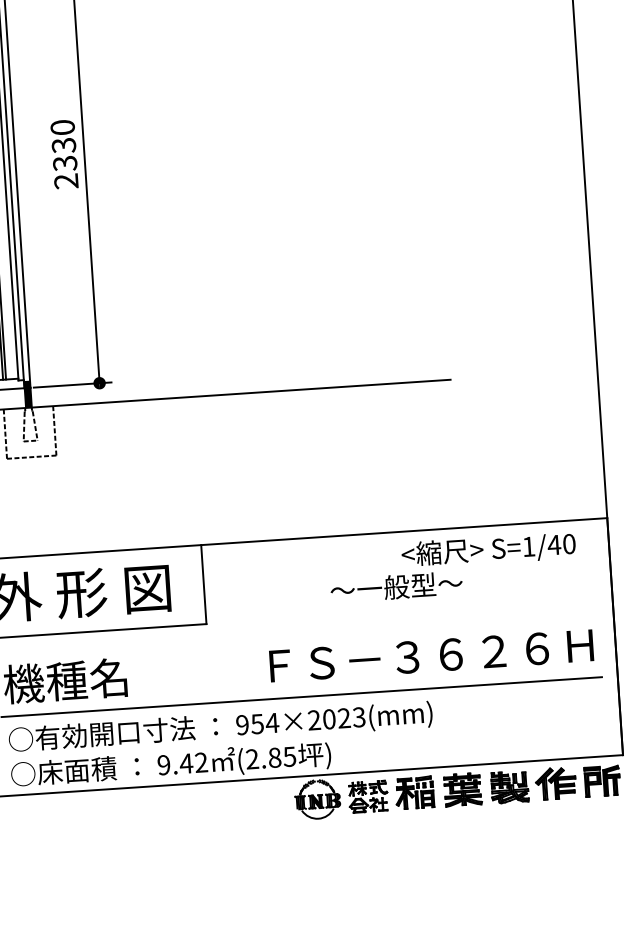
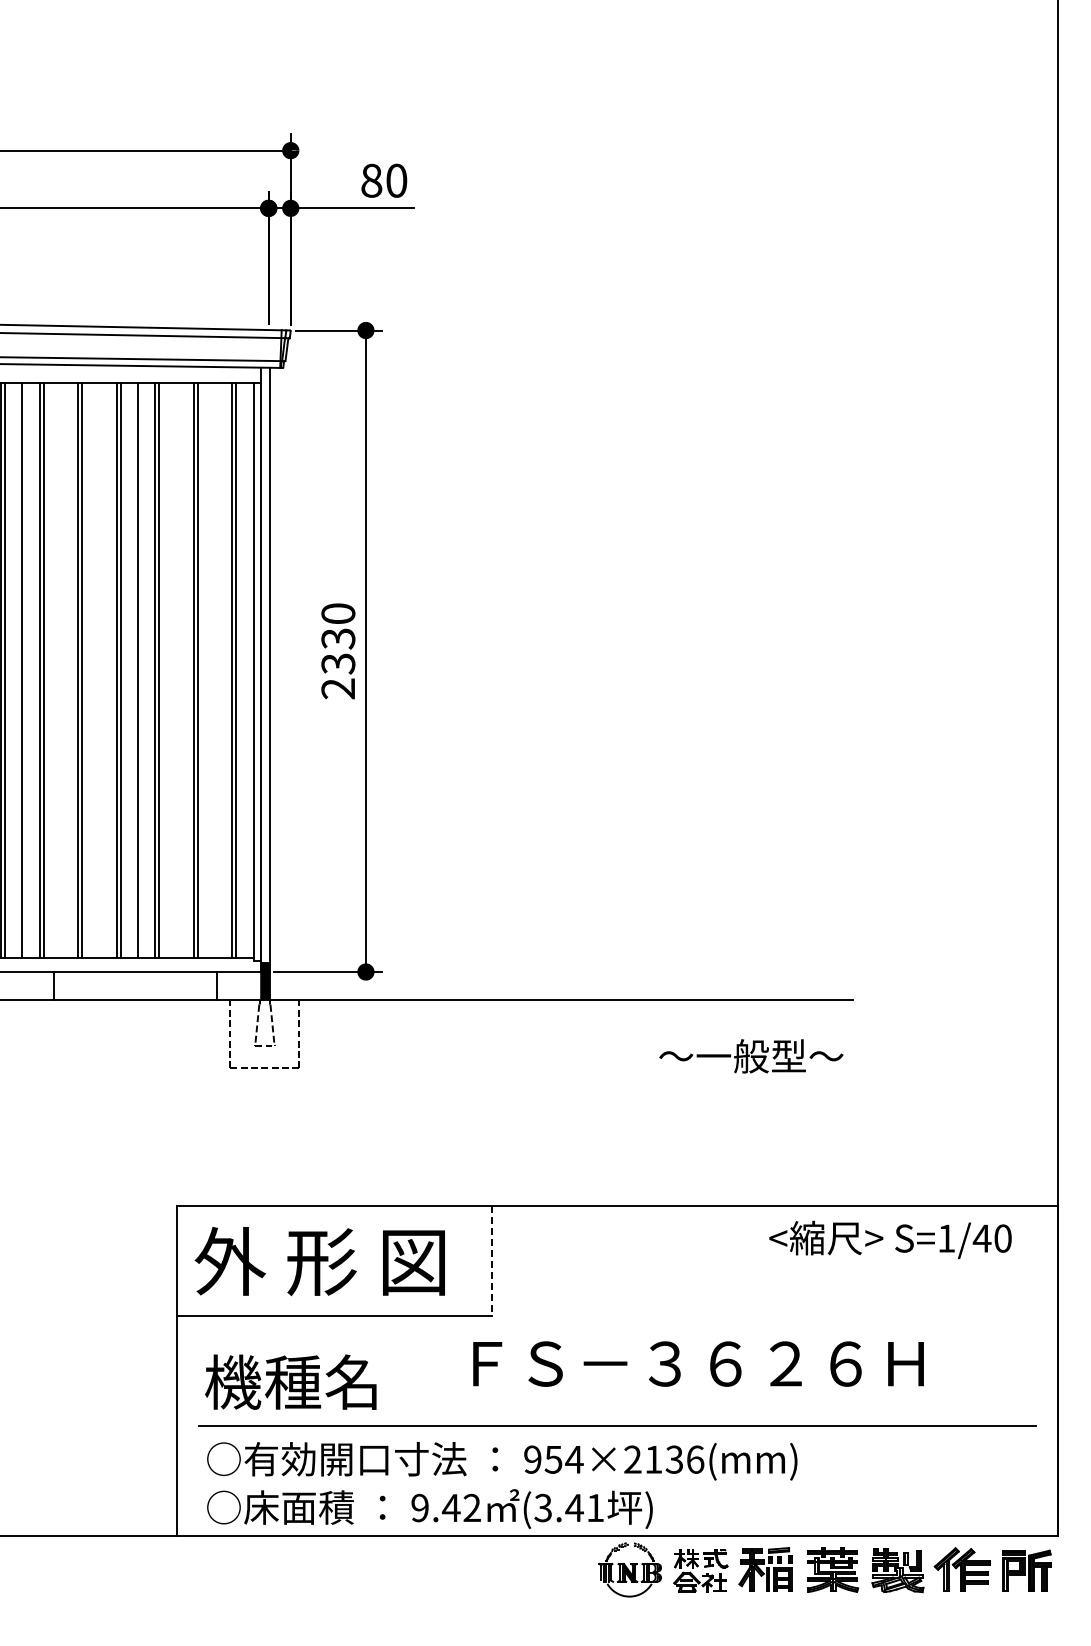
line: (204, 584) -> (492, 1261), solid -> dashed
text: (396, 587) -> (751, 1056), moved
text: (431, 655) -> (698, 1363), moved
text: (344, 718) -> (674, 1459), 954×2023(mm) -> 954×2136(mm)
text: (270, 758) -> (568, 1508), (2.85 -> (3.41

